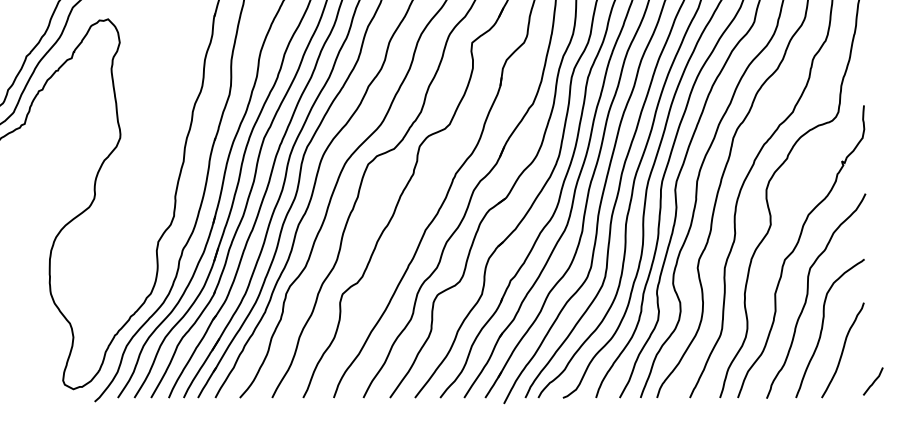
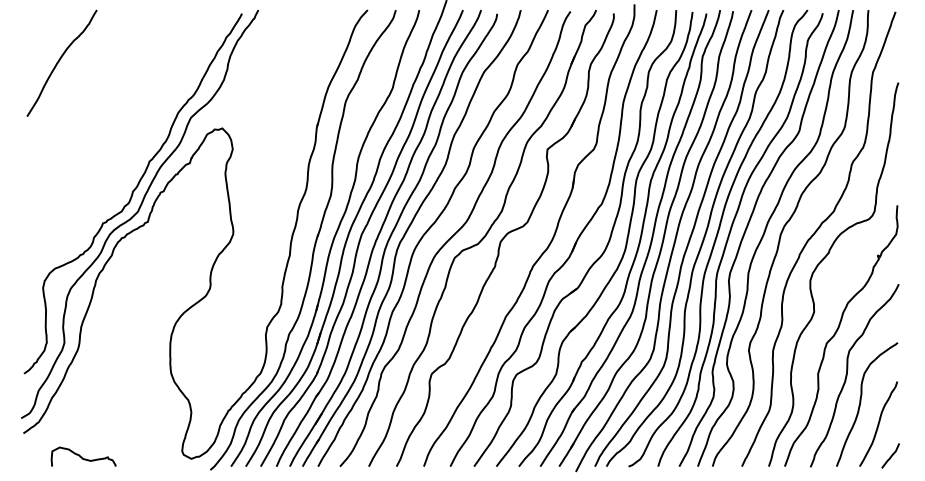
curve: (873, 381) -> (890, 455), moved

